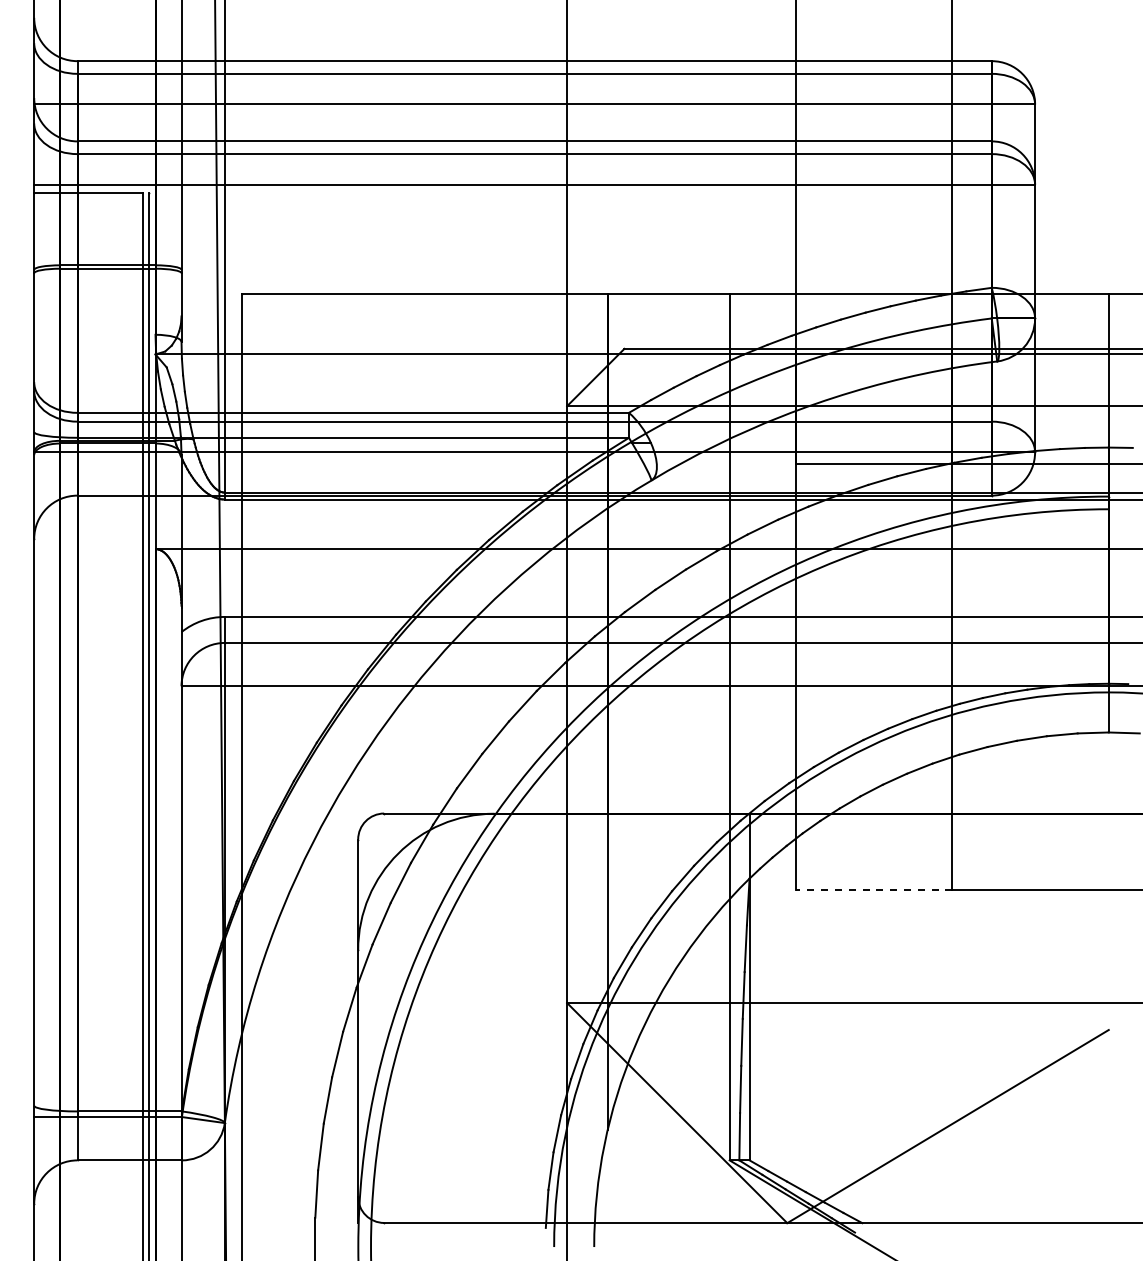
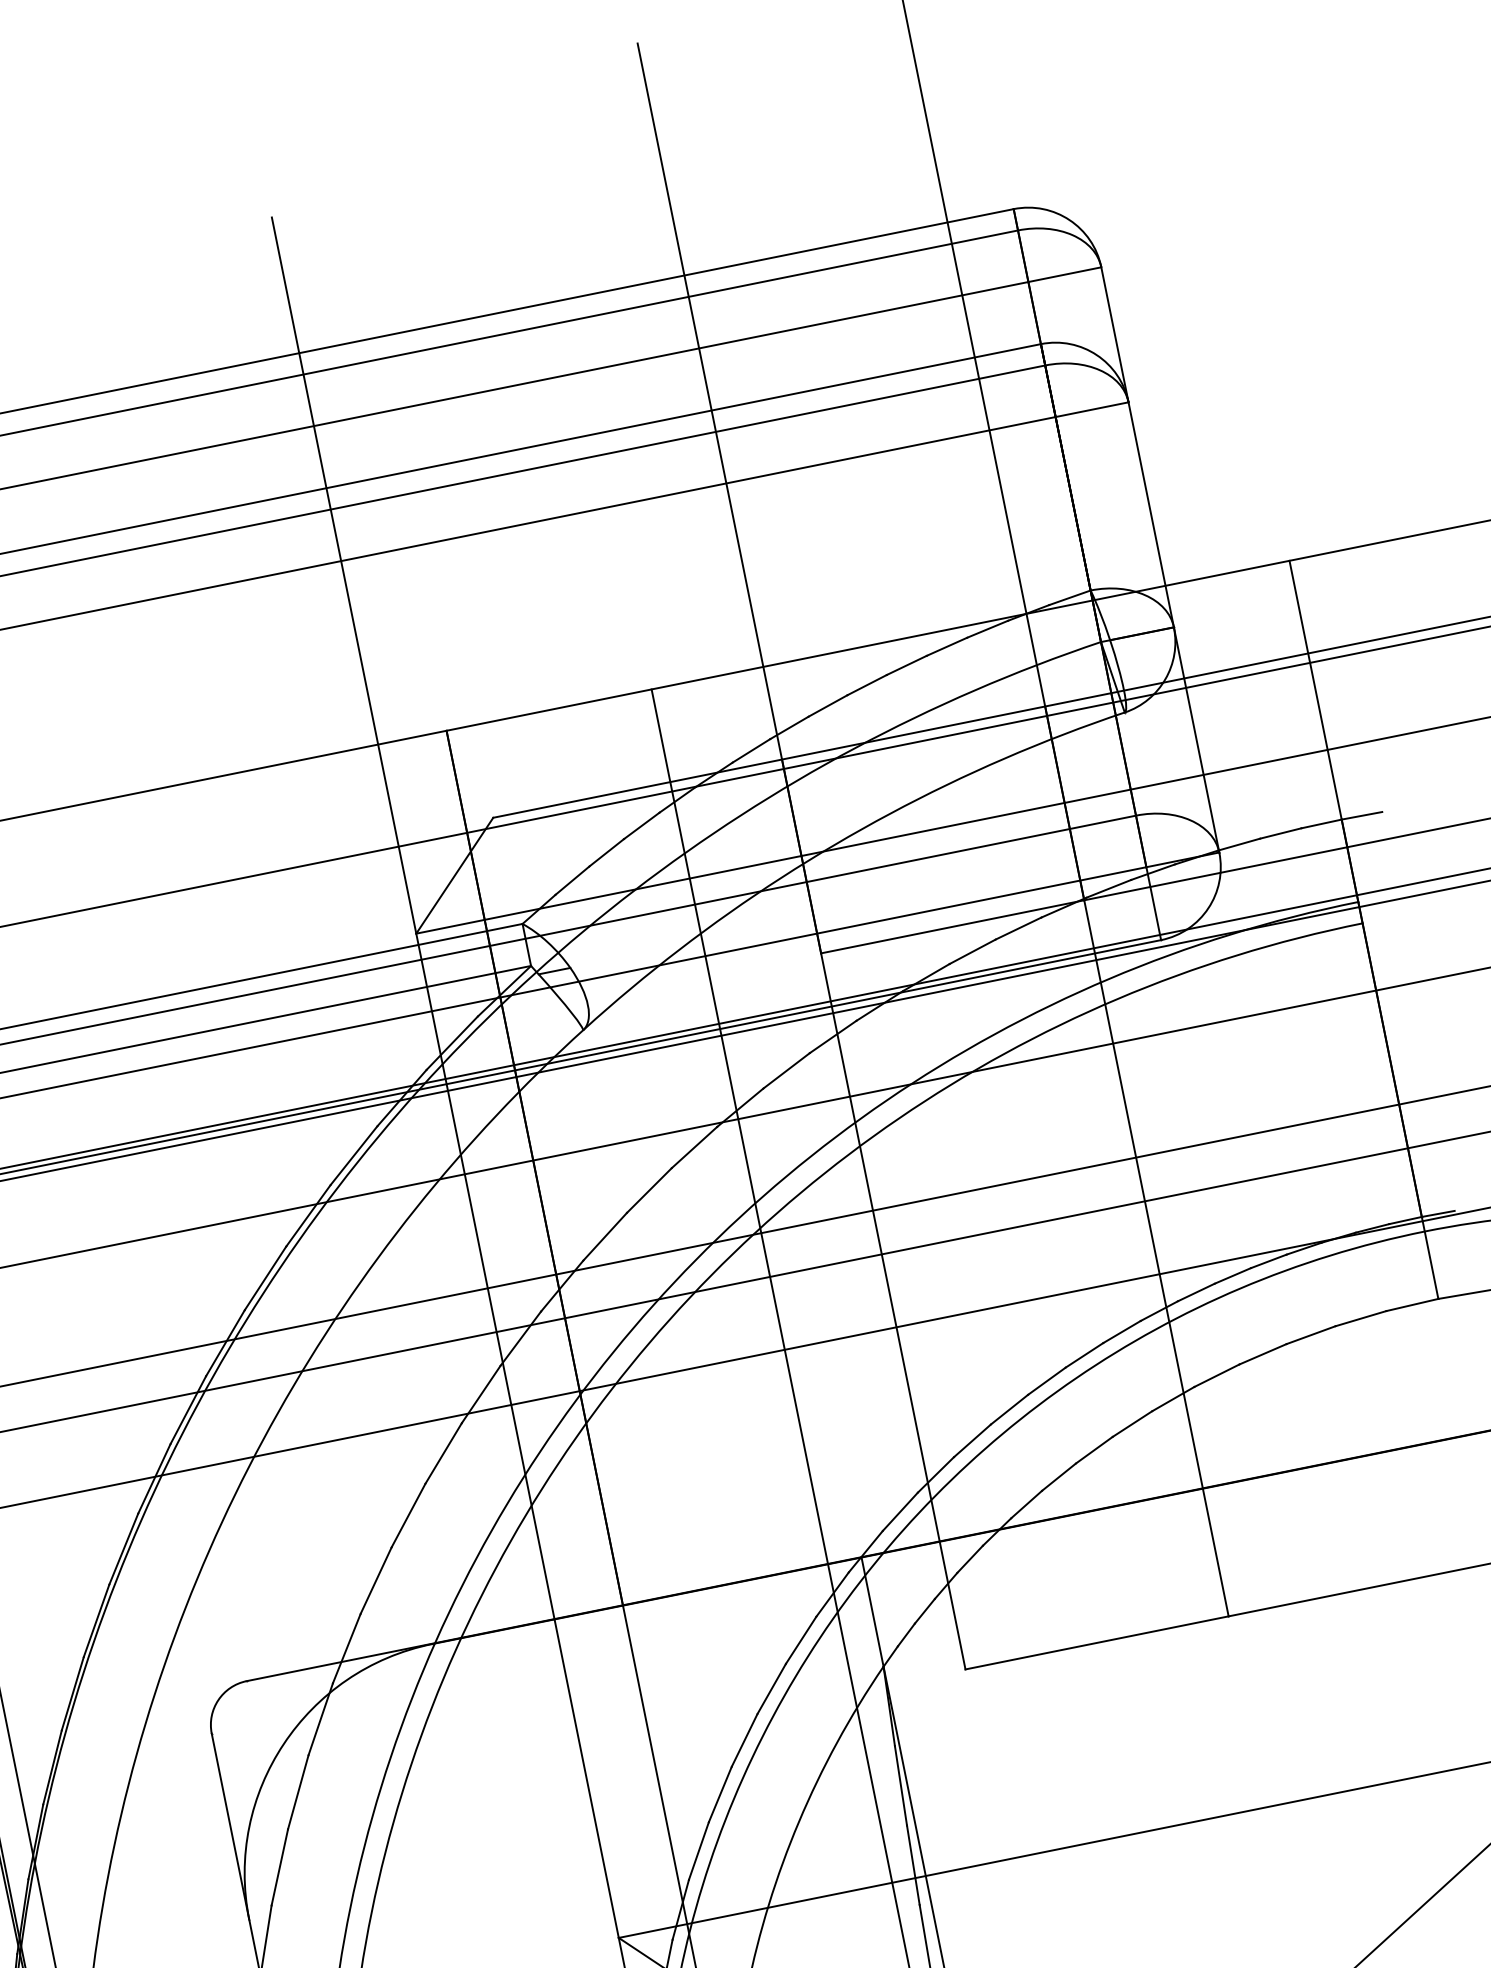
line: (873, 889) -> (1095, 1642), dashed -> solid

